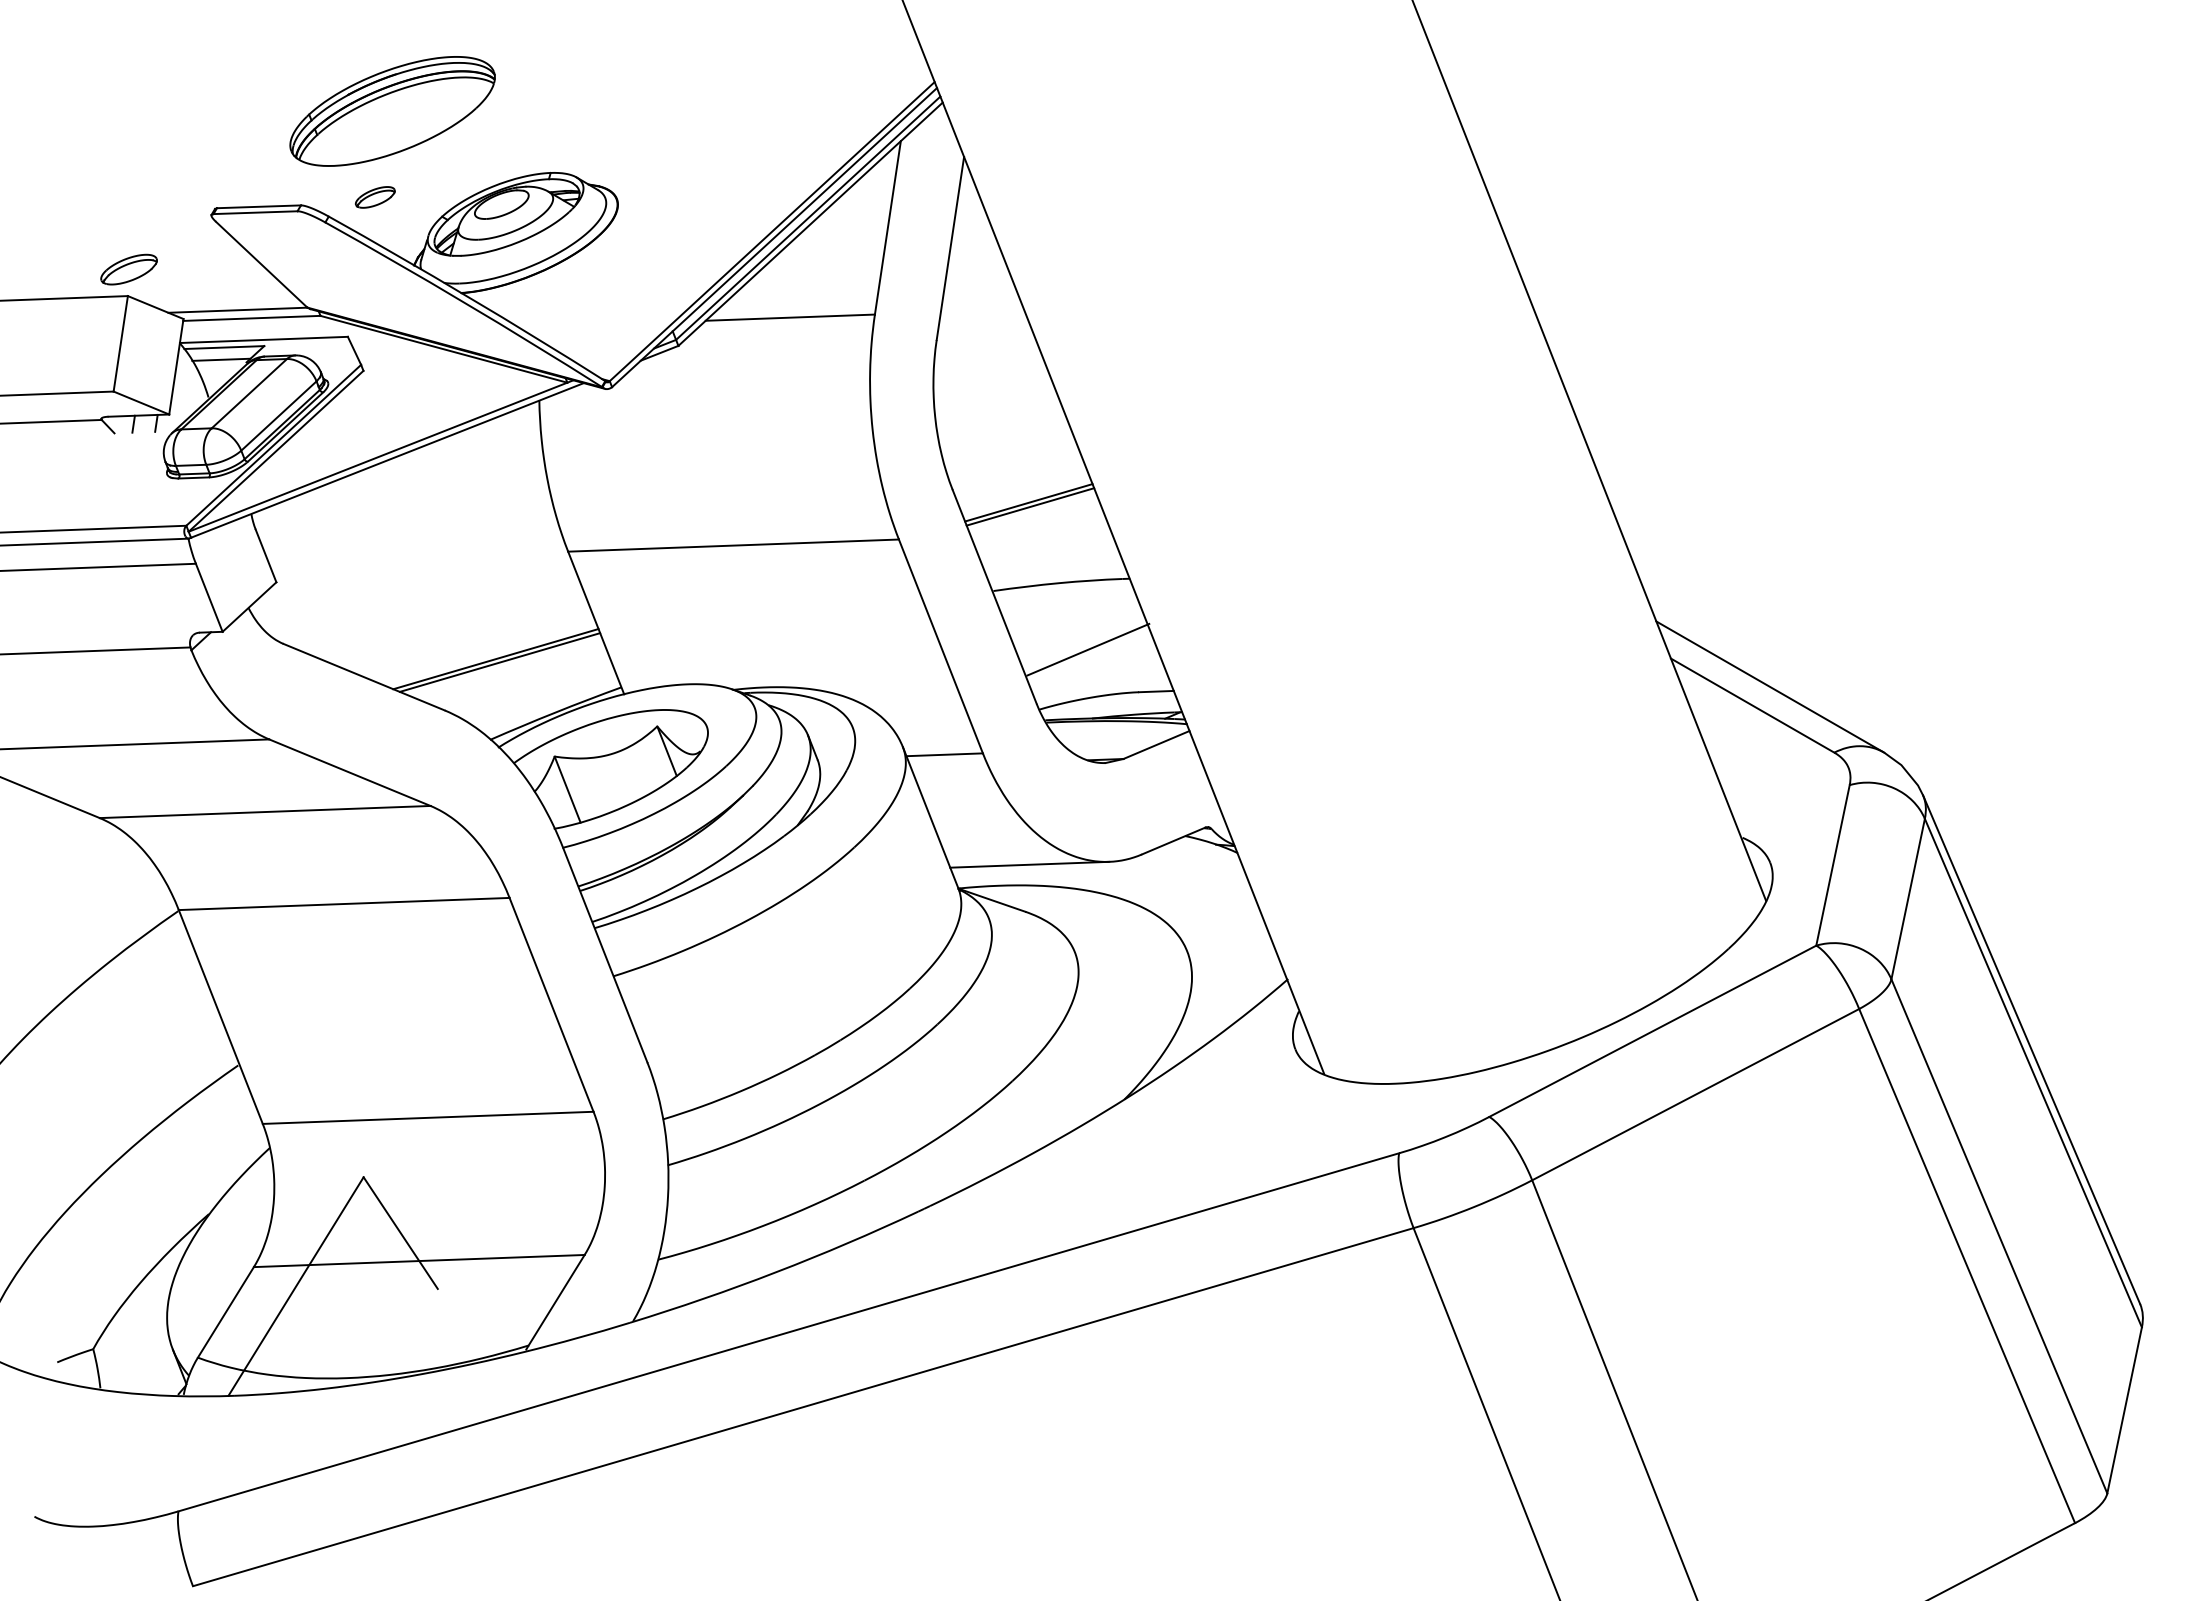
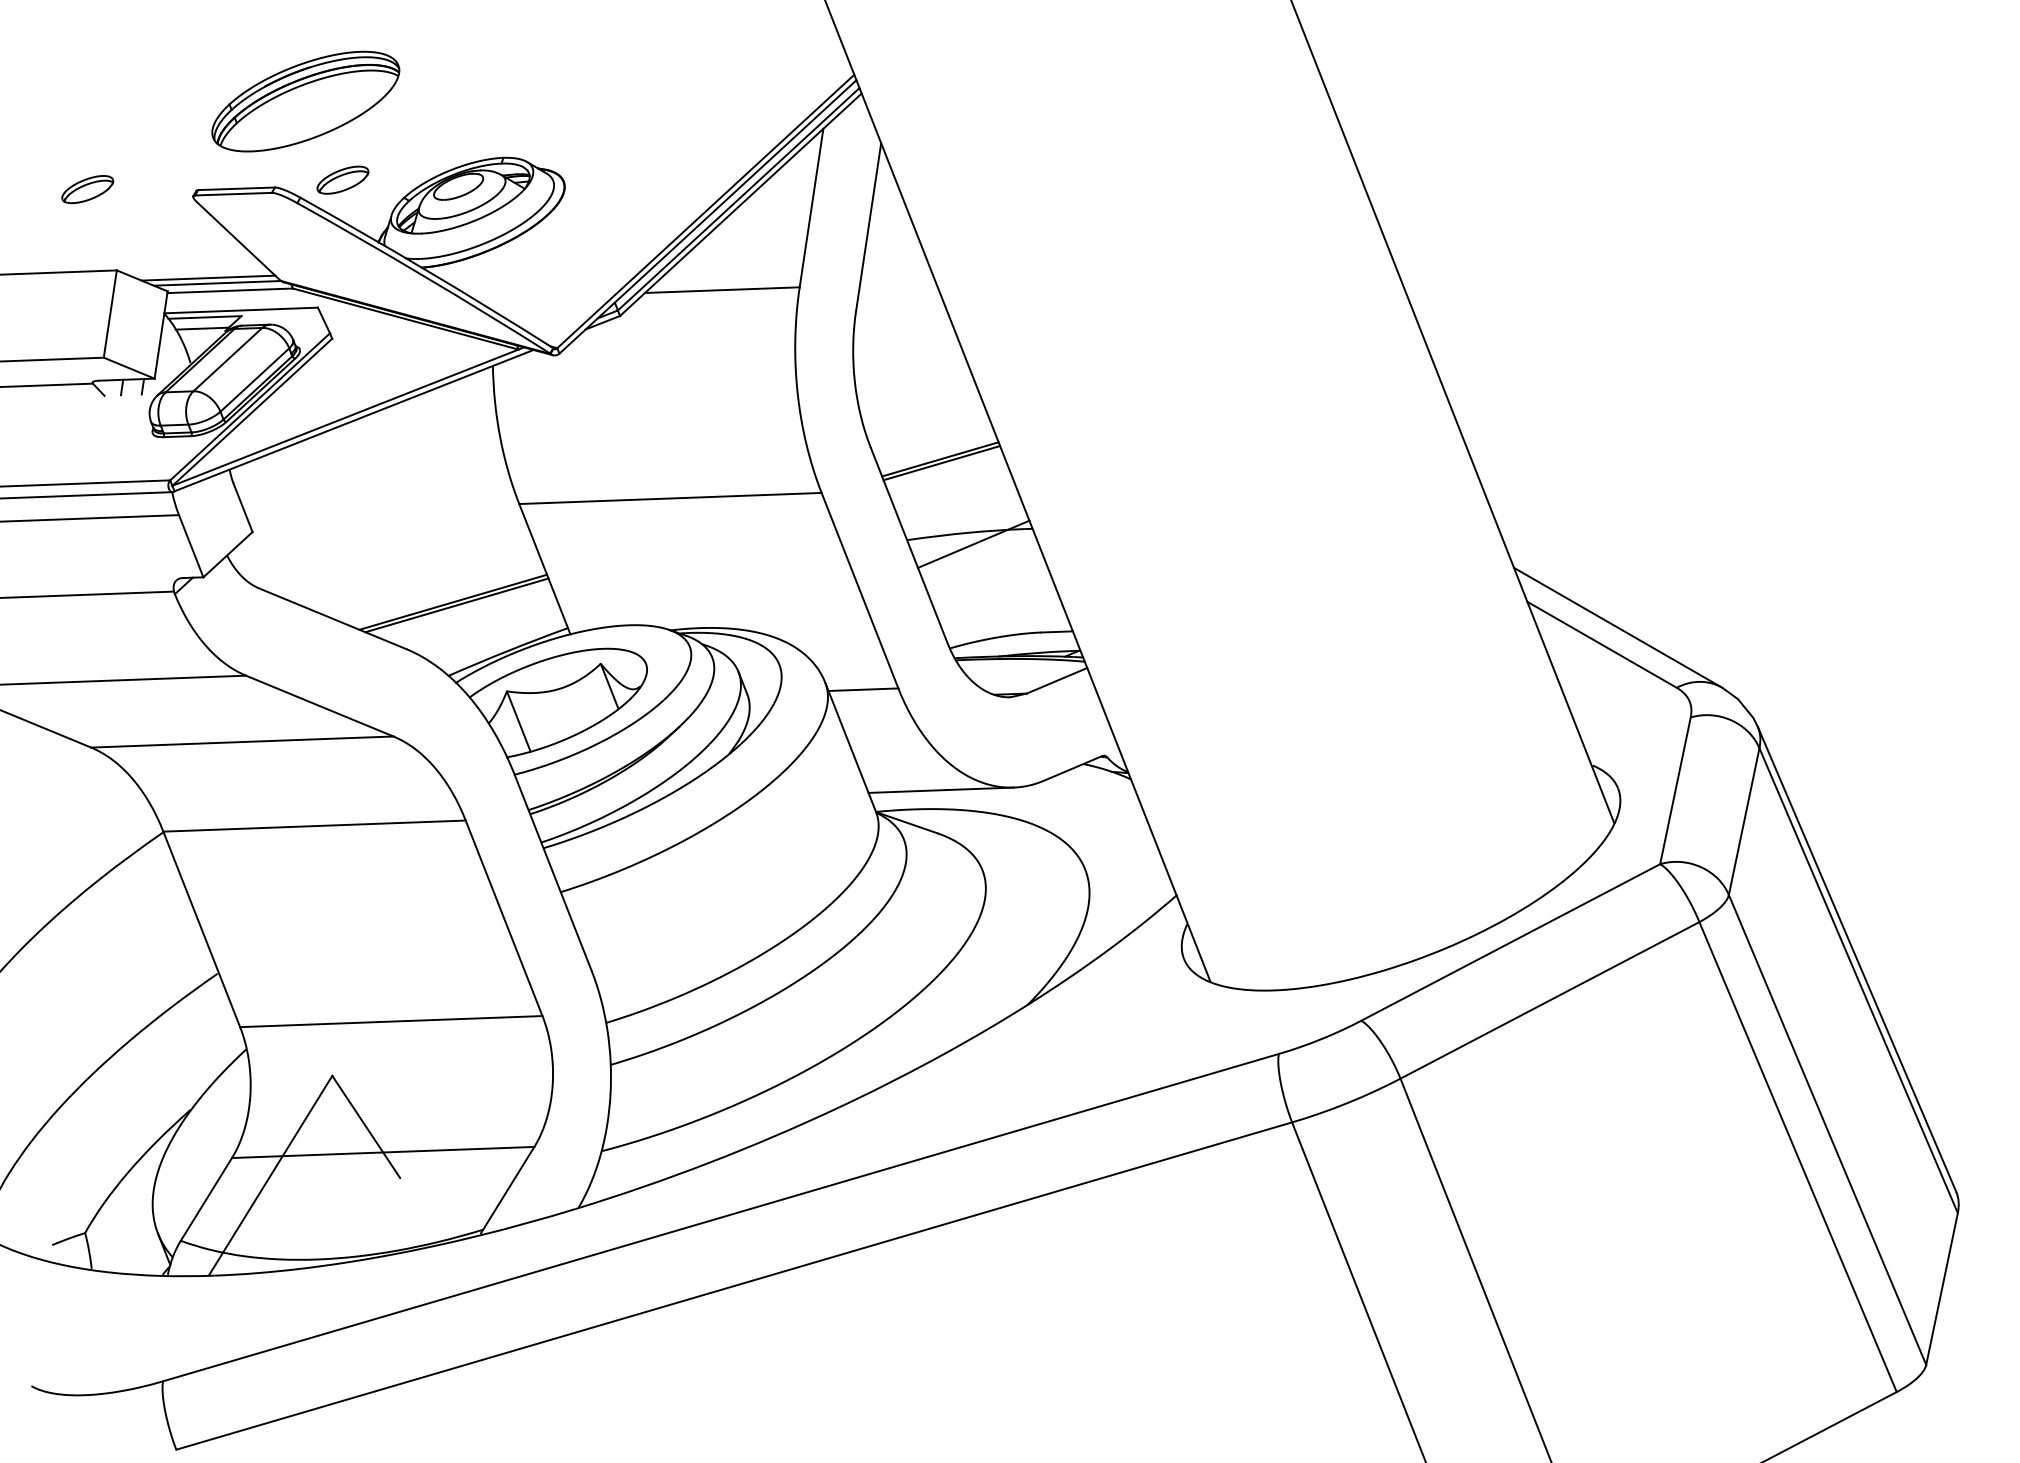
part: (392, 111) -> (305, 101), moved
part: (375, 197) -> (343, 180), size x1.43
part: (128, 269) -> (87, 189), moved
line: (227, 304) -> (207, 278), added
line: (1088, 649) -> (973, 544), moved

